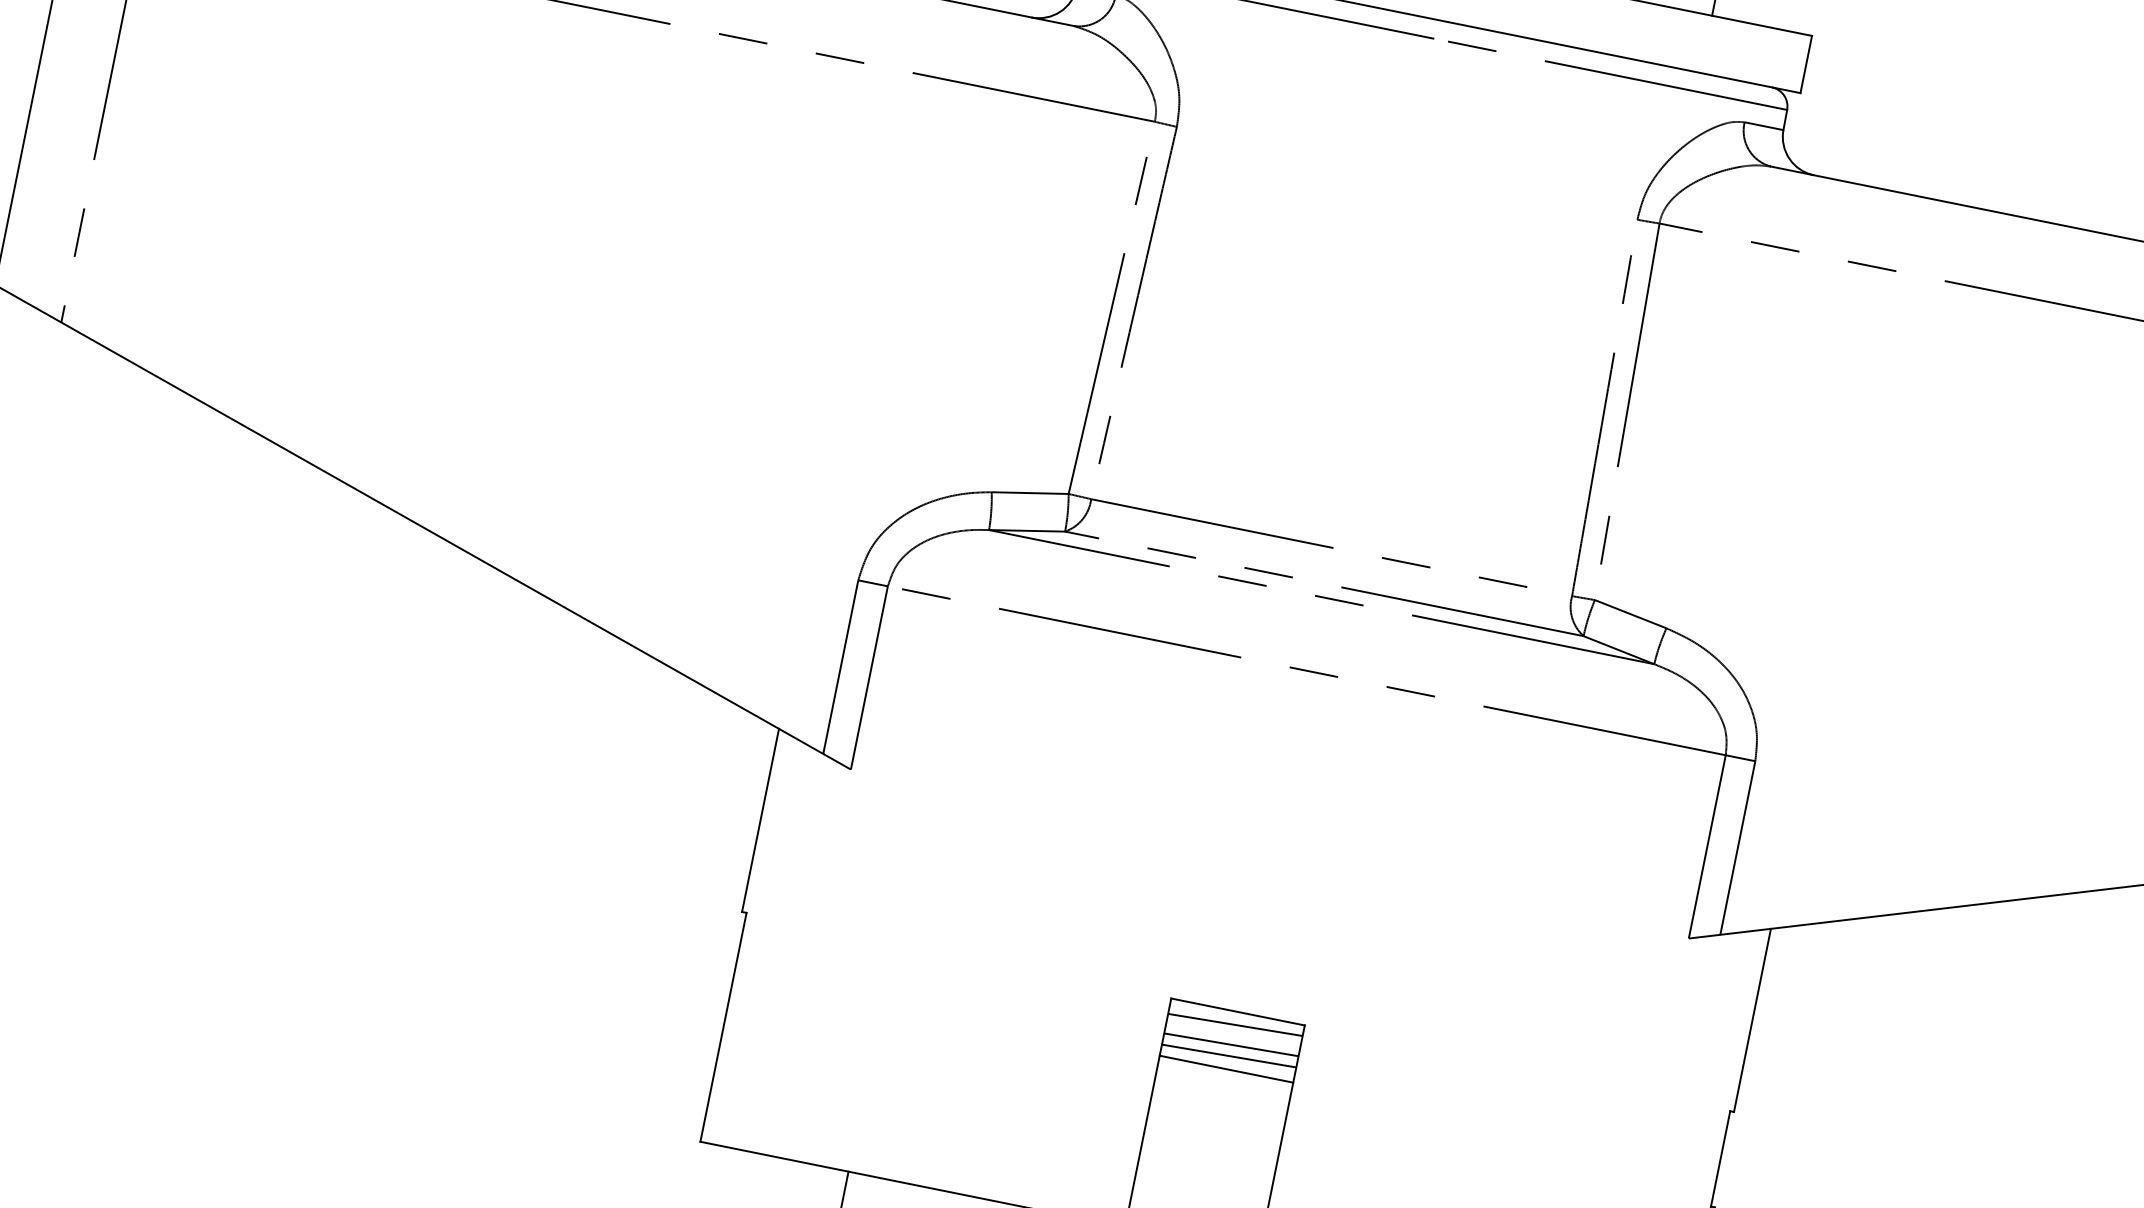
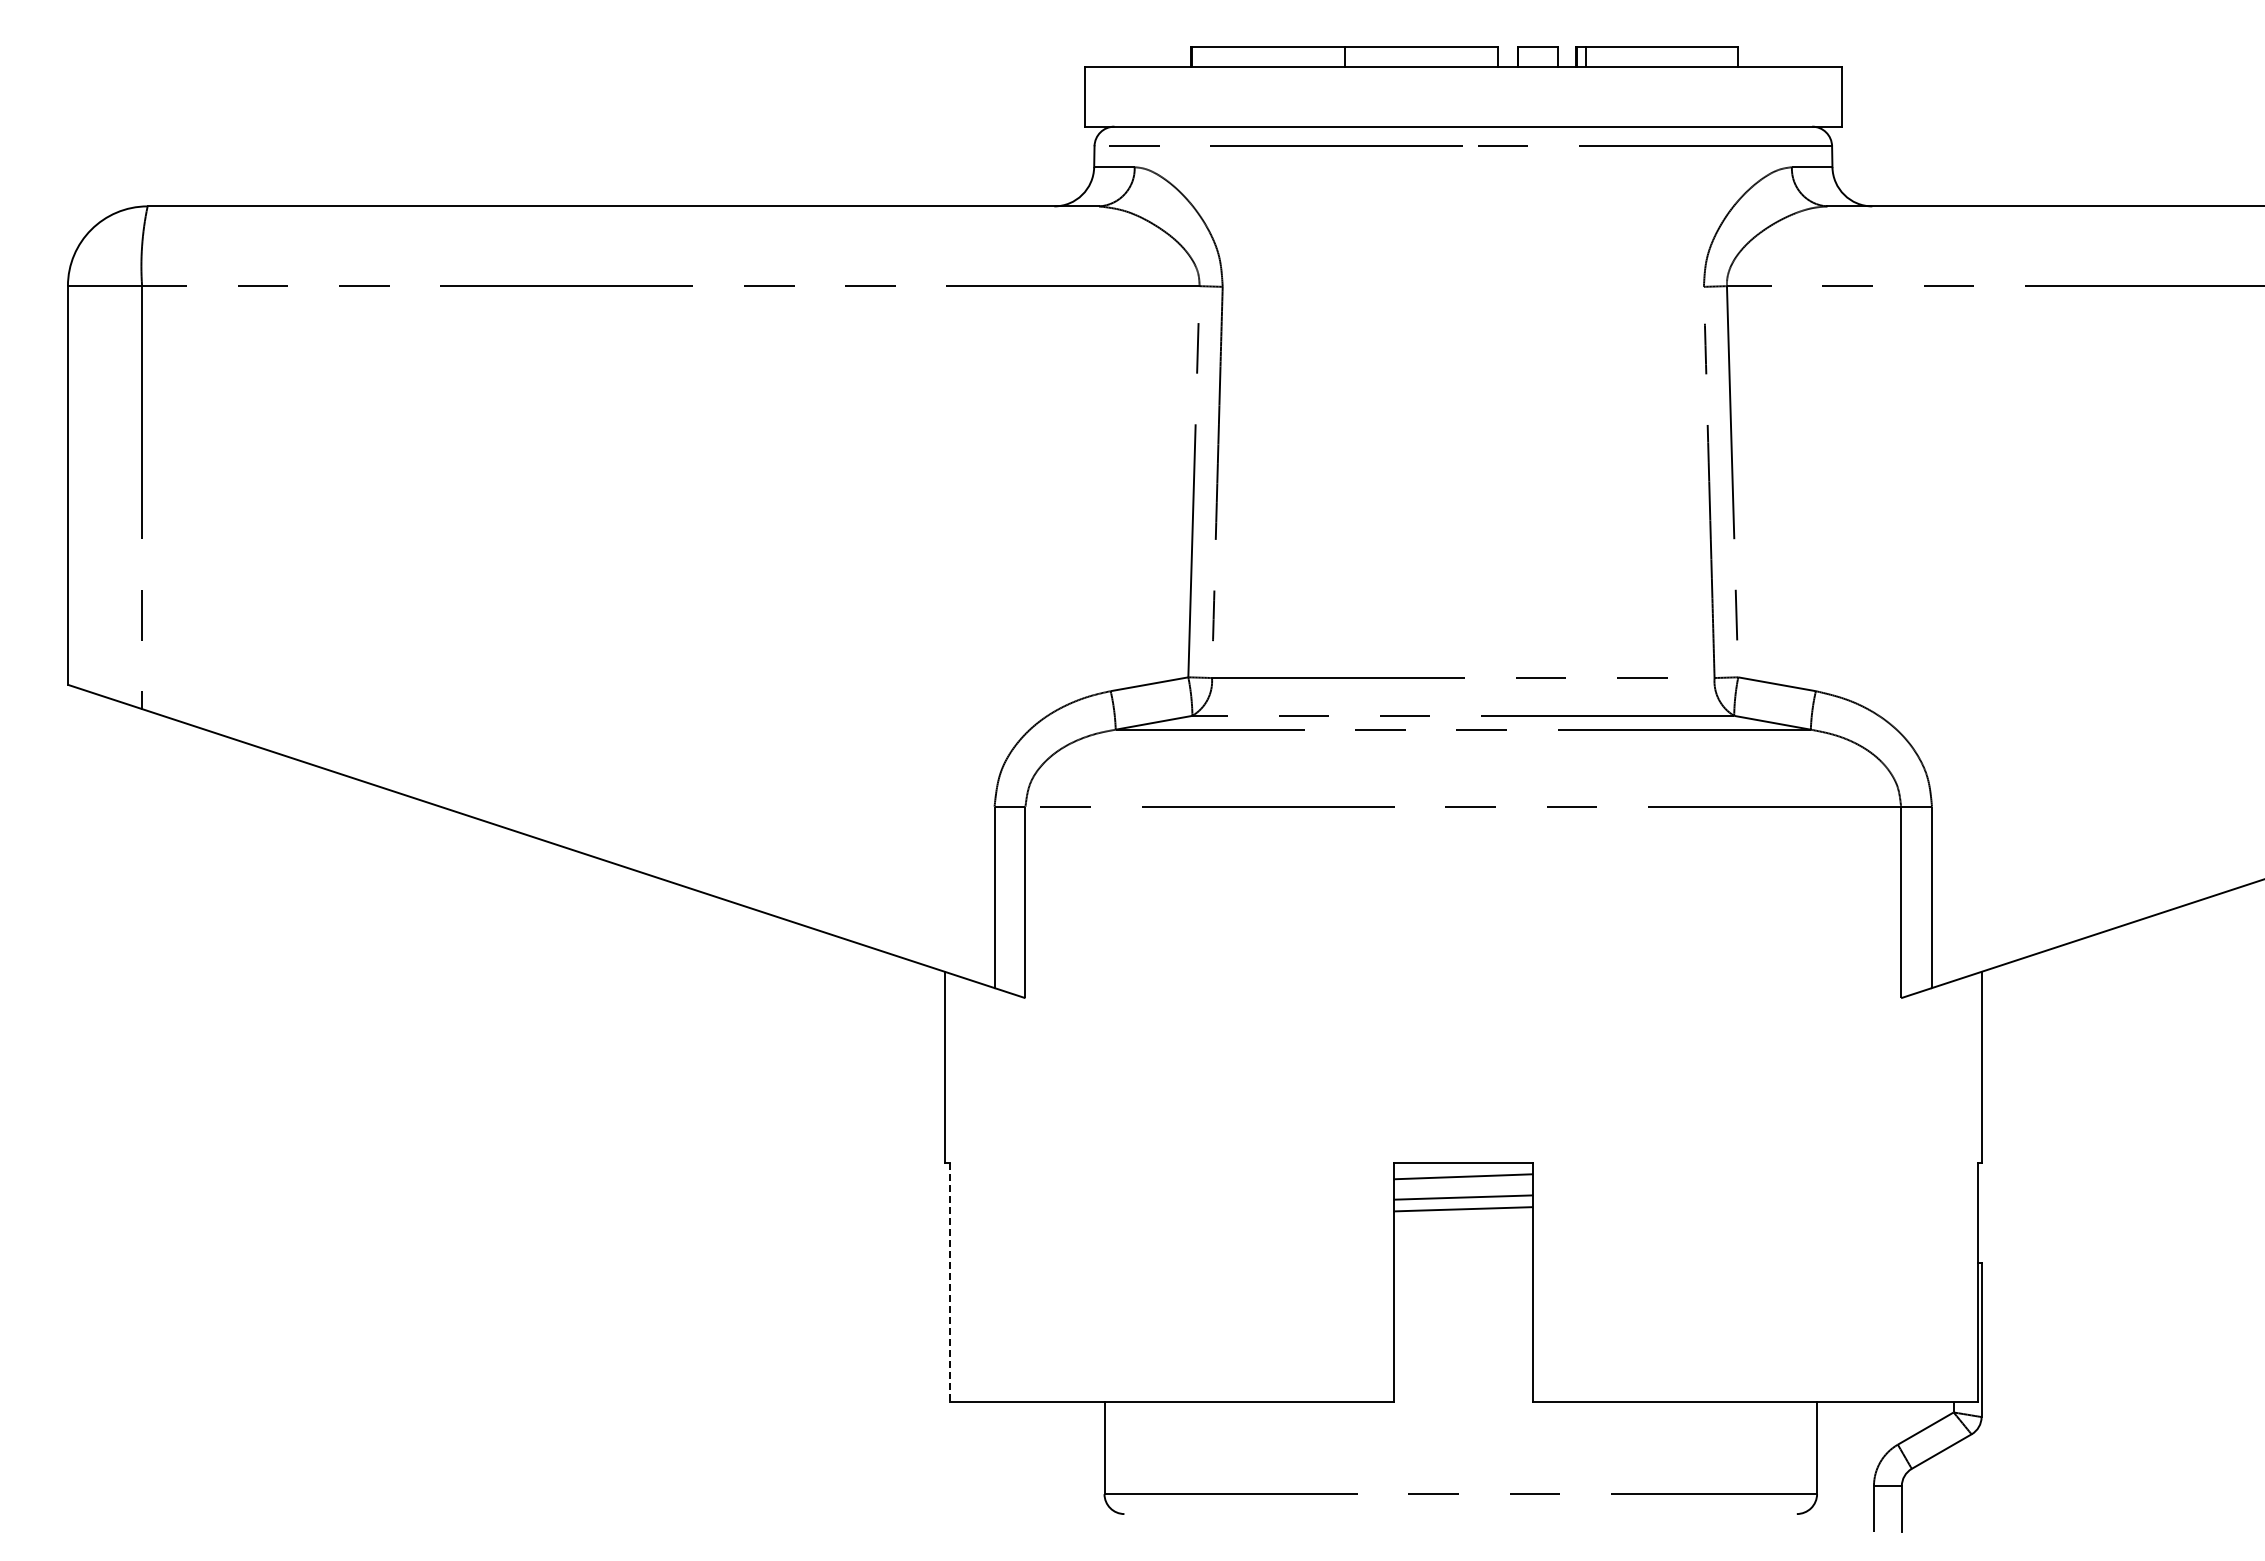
line: (723, 1026) -> (949, 1282), solid -> dashed
line: (1226, 1069) -> (1463, 1223), removed

